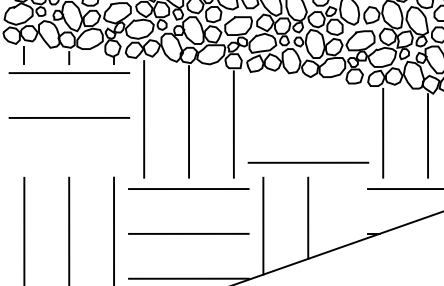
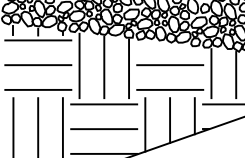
line: (308, 118) -> (170, 65), added
line: (69, 162) -> (38, 89), added
line: (352, 210) -> (194, 116), added

